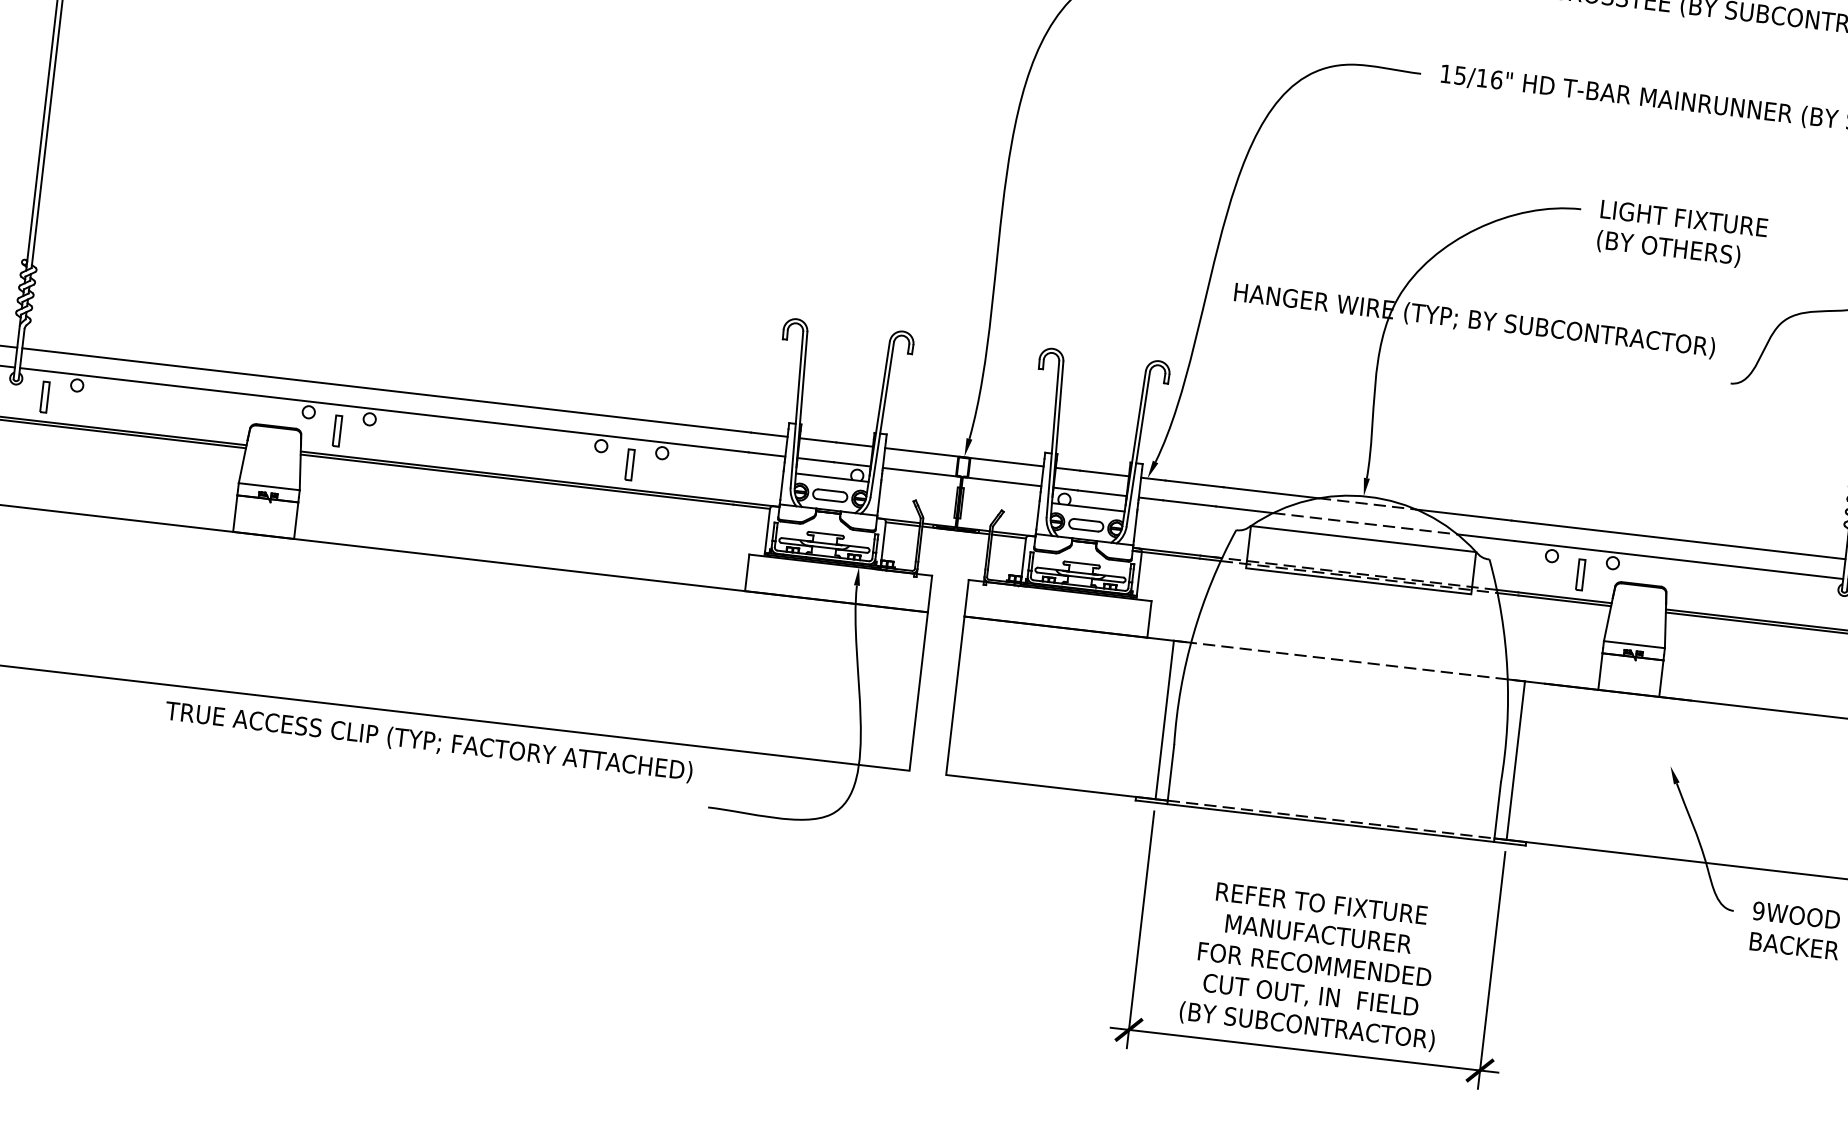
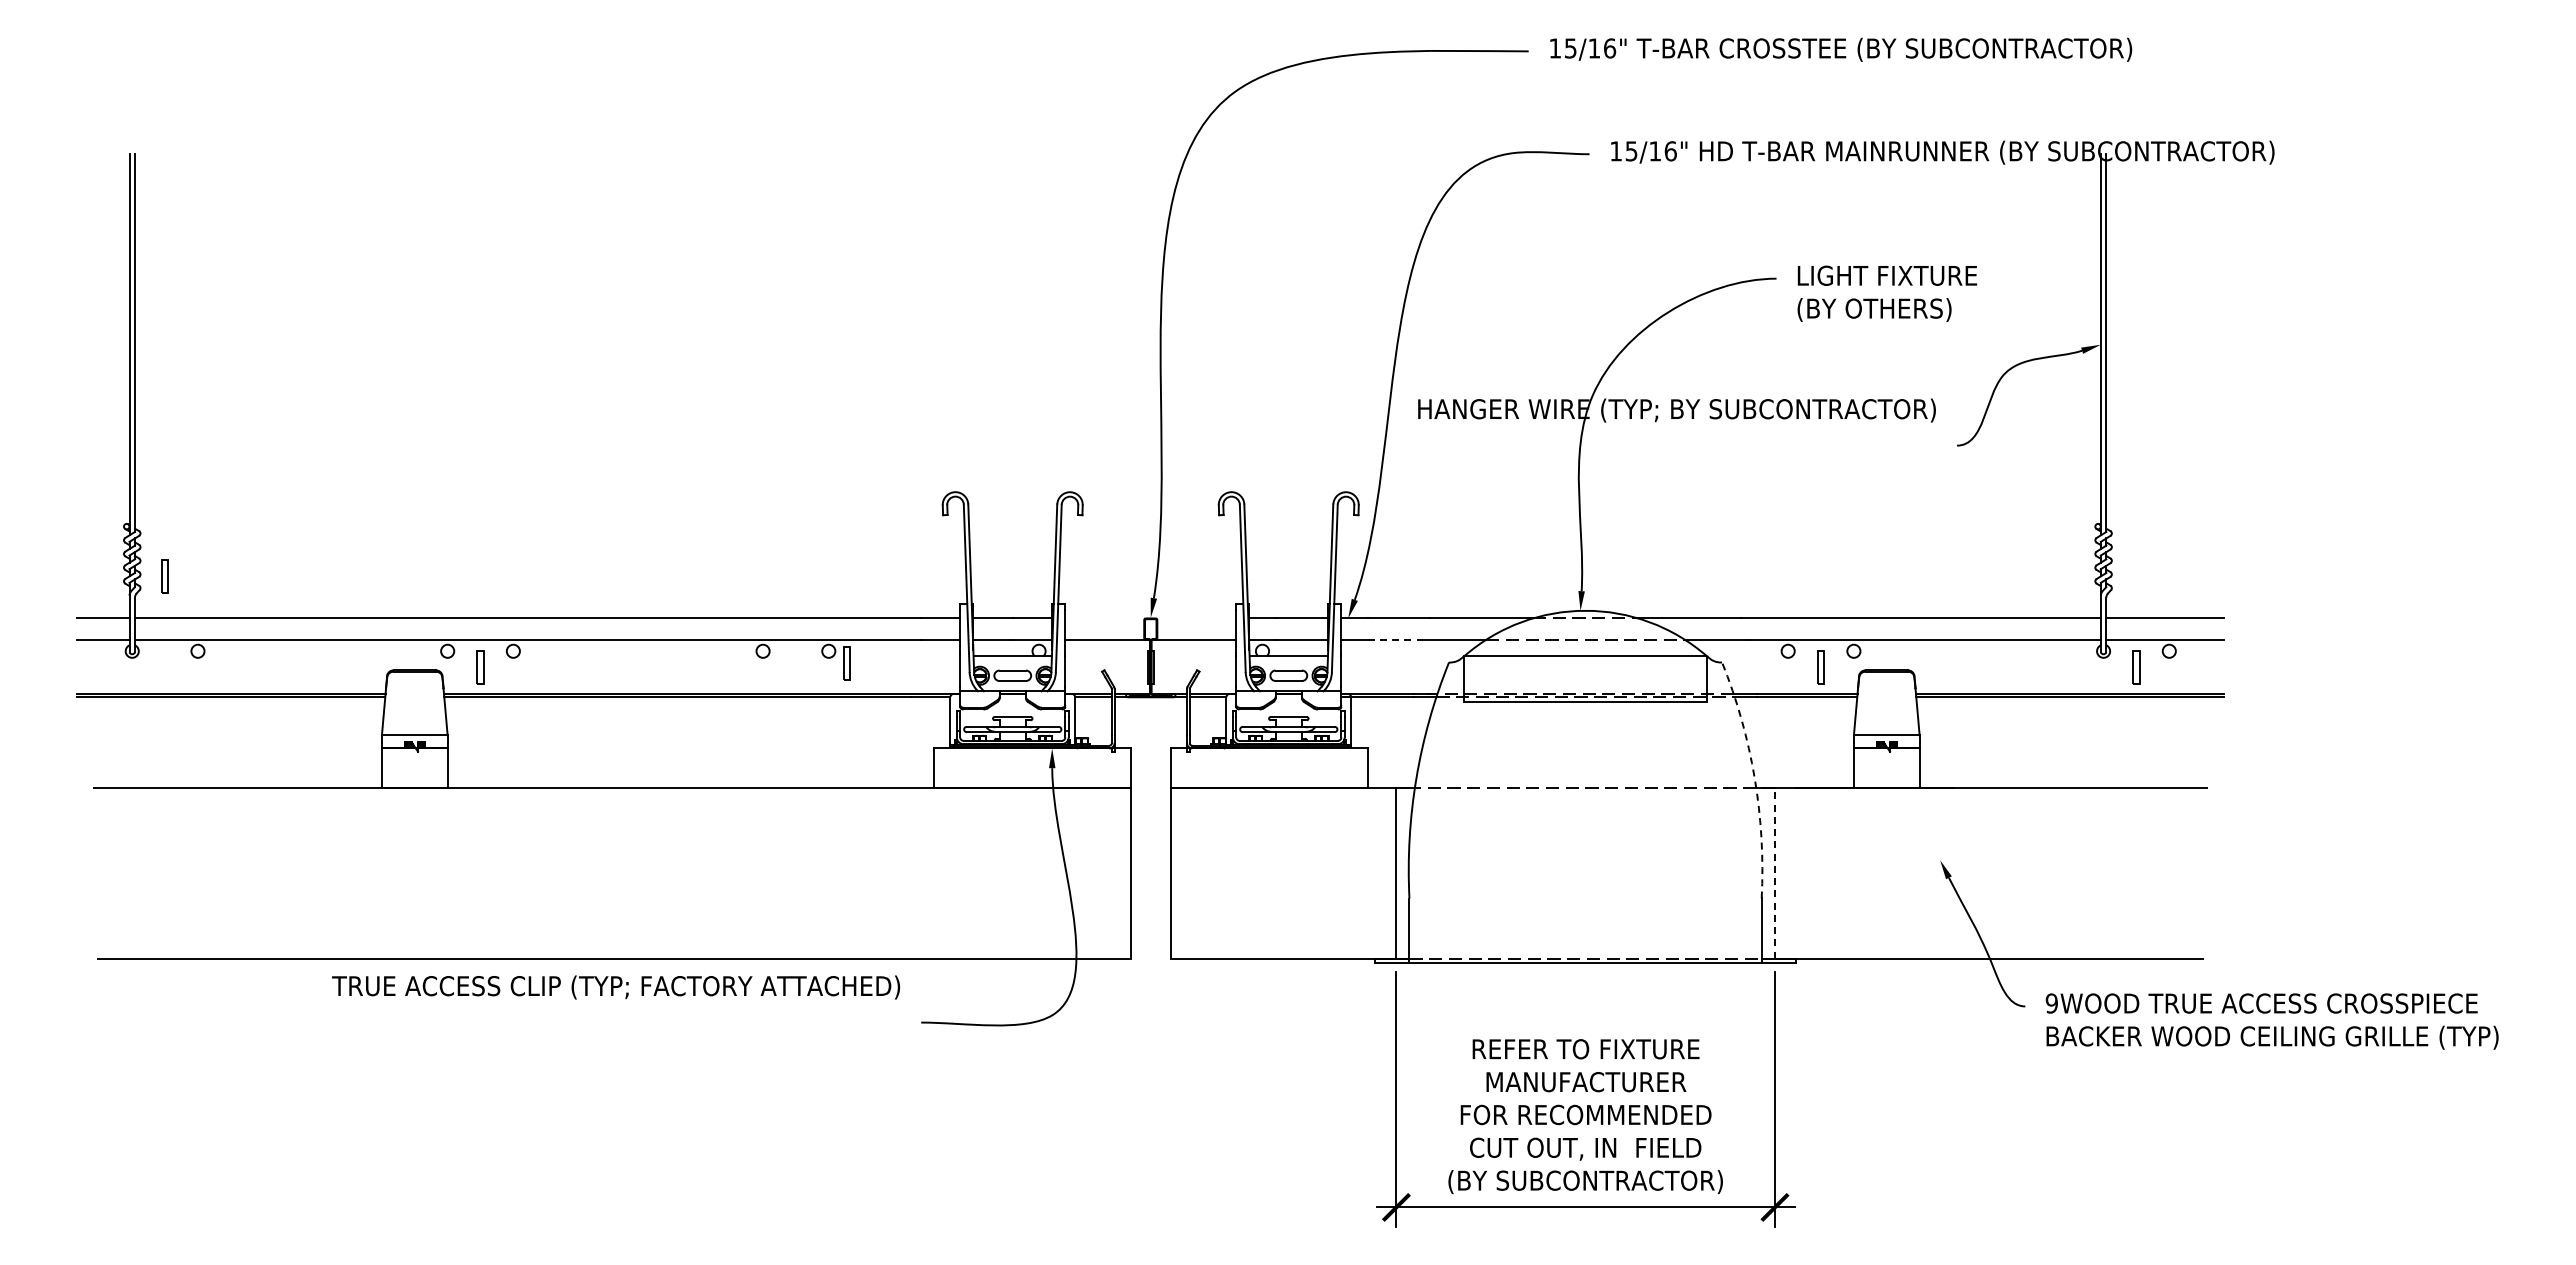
part: (44, 396) -> (164, 576), moved
line: (964, 457) -> (1150, 618), removed
part: (629, 464) -> (846, 663), moved
line: (1190, 503) -> (1396, 639), solid -> dashed
arc: (1507, 670) -> (1754, 778), solid -> dashed
line: (1515, 759) -> (1774, 872), solid -> dashed

